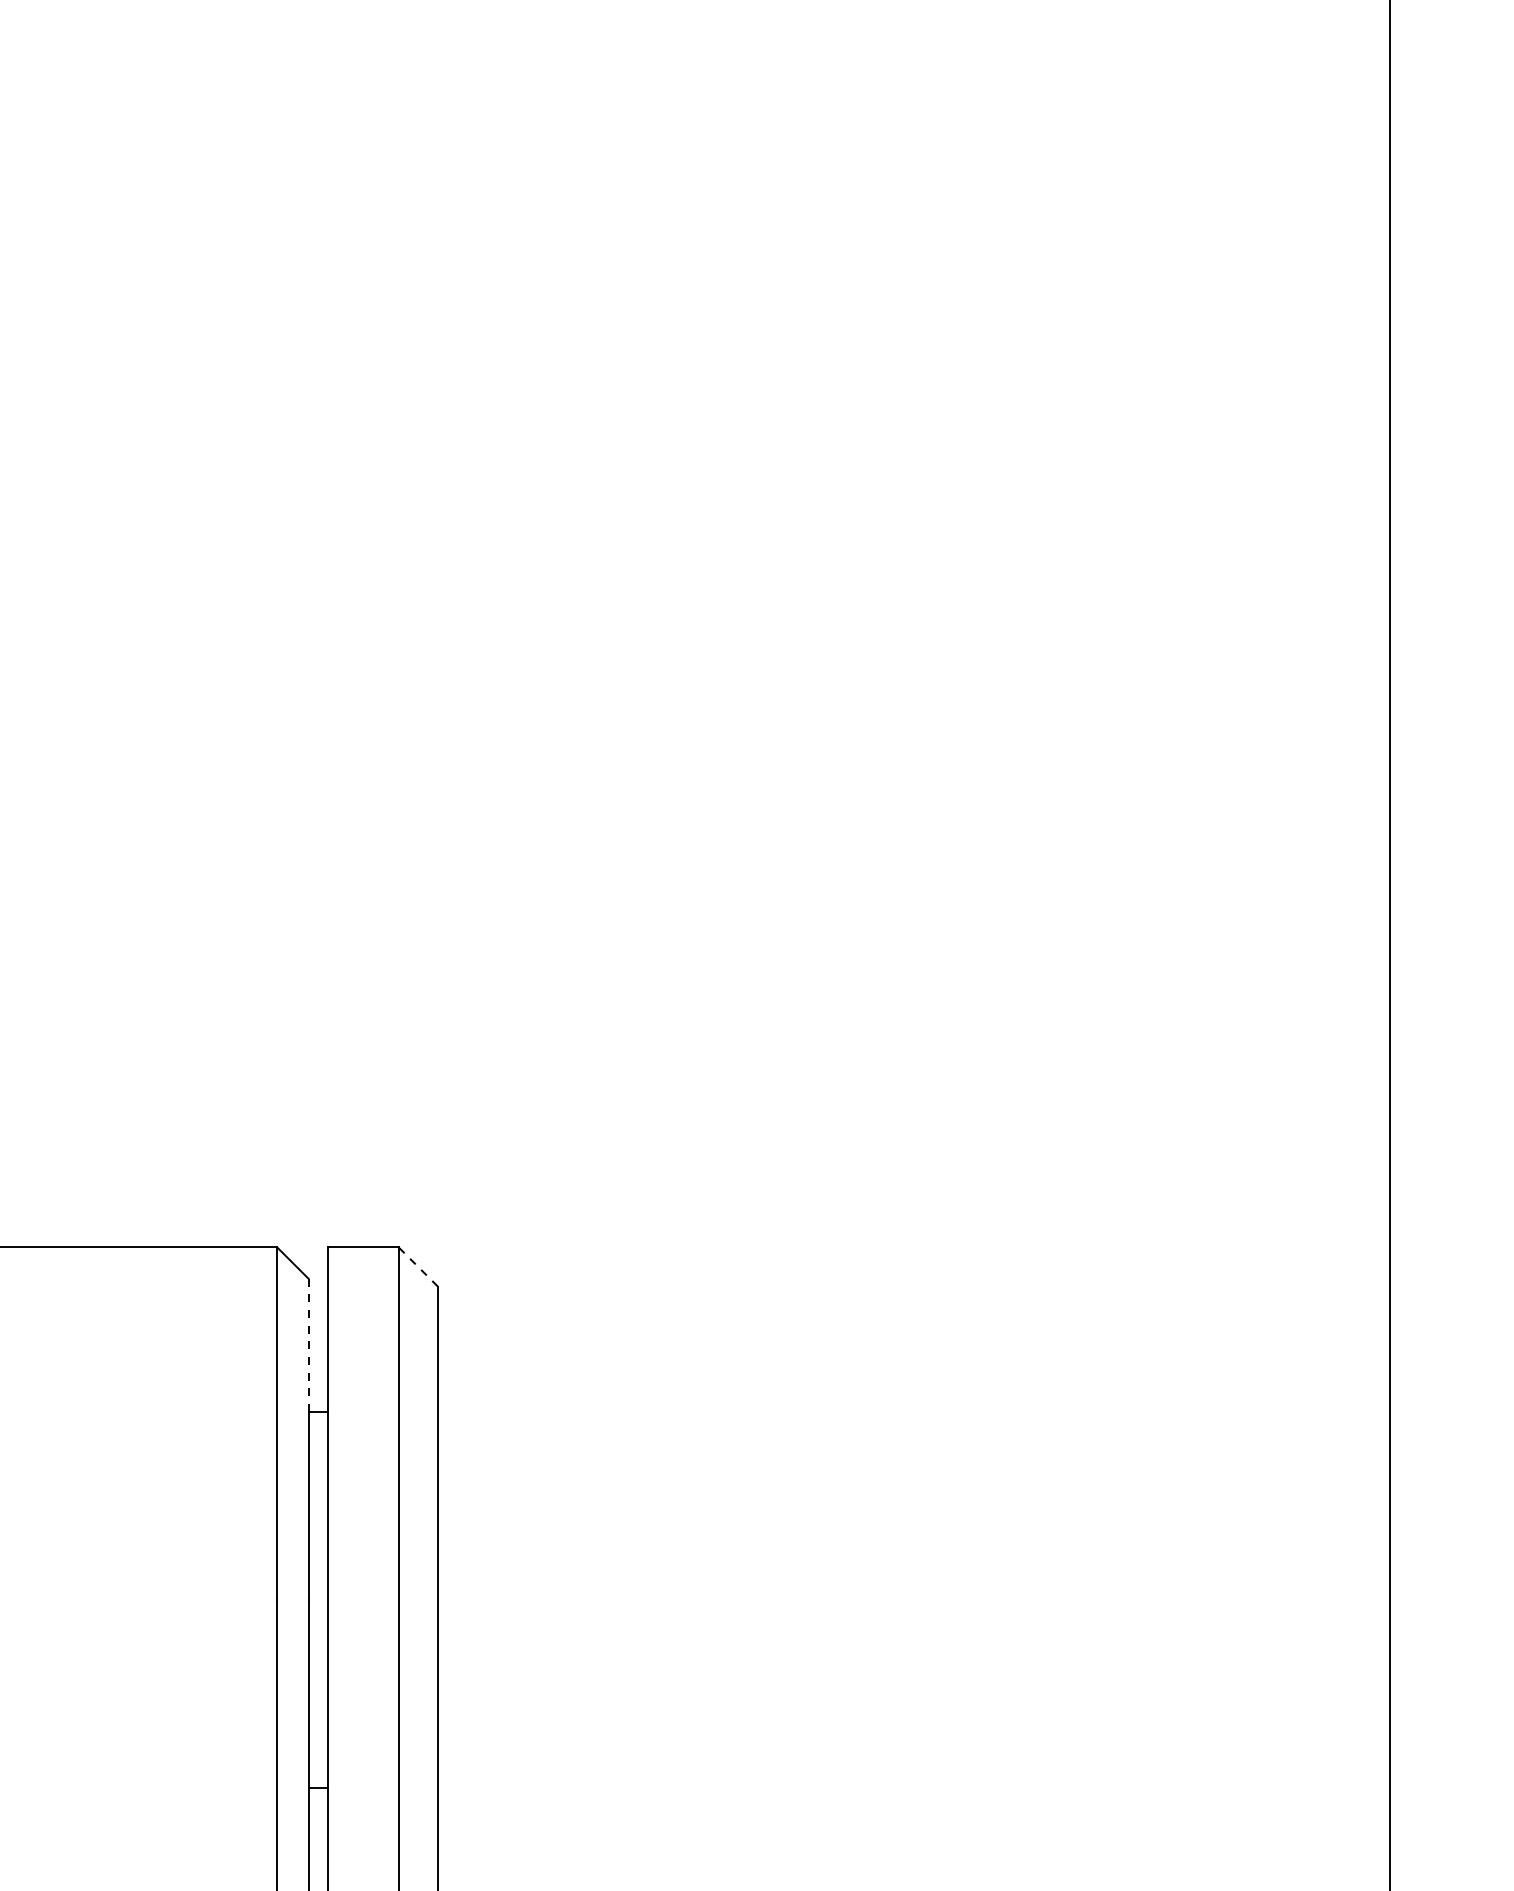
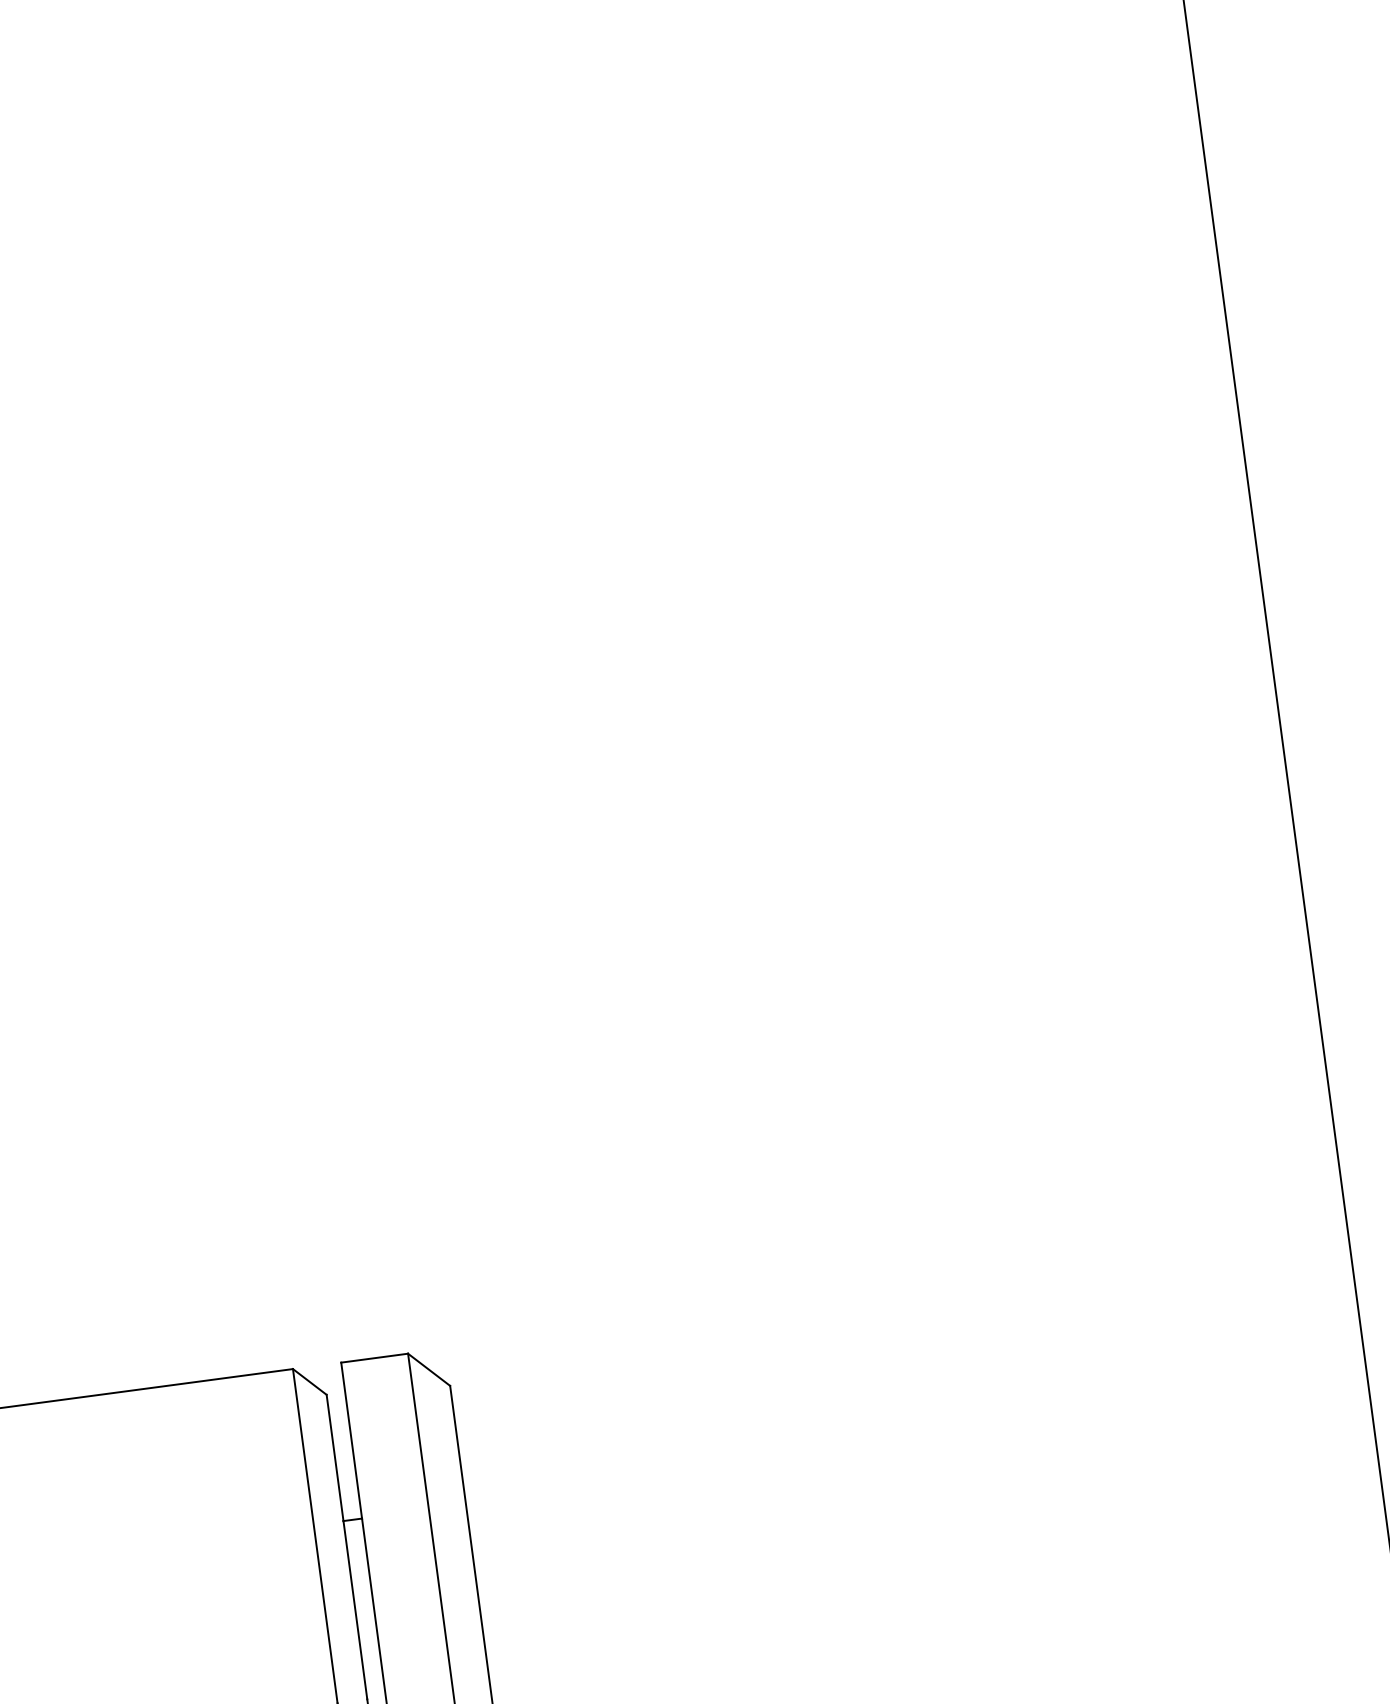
line: (418, 1266) -> (429, 1369), dashed -> solid
line: (308, 1345) -> (335, 1458), dashed -> solid

